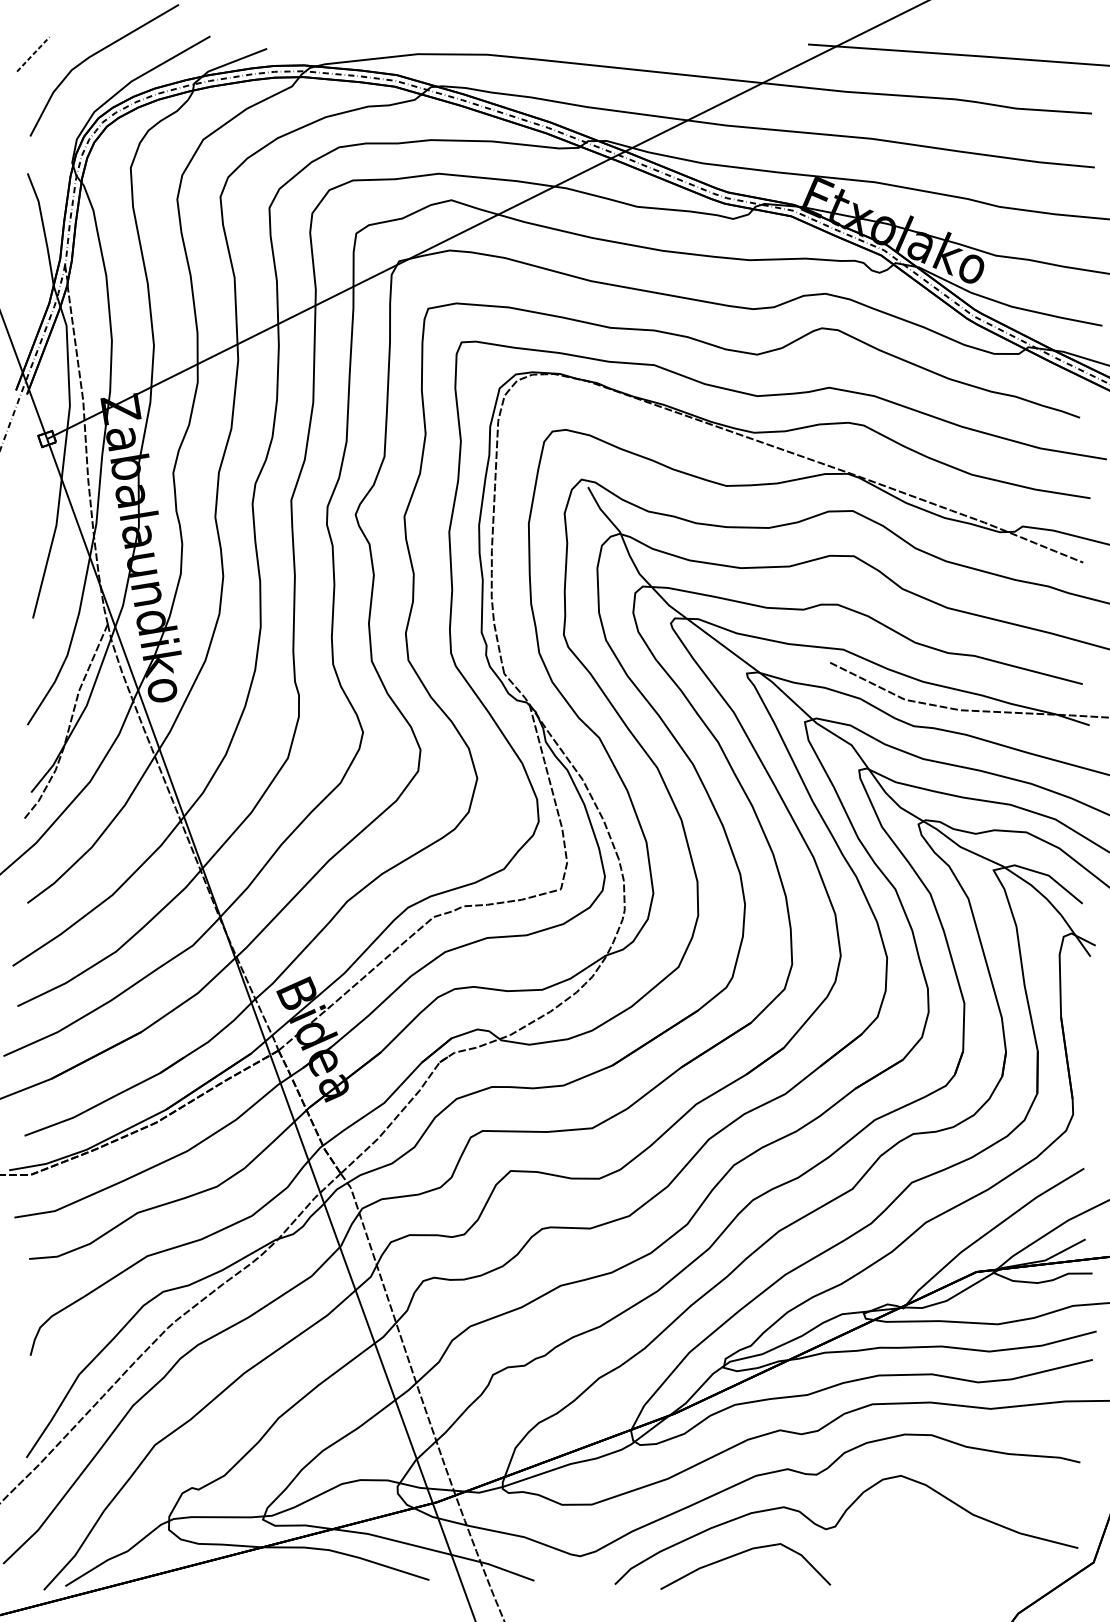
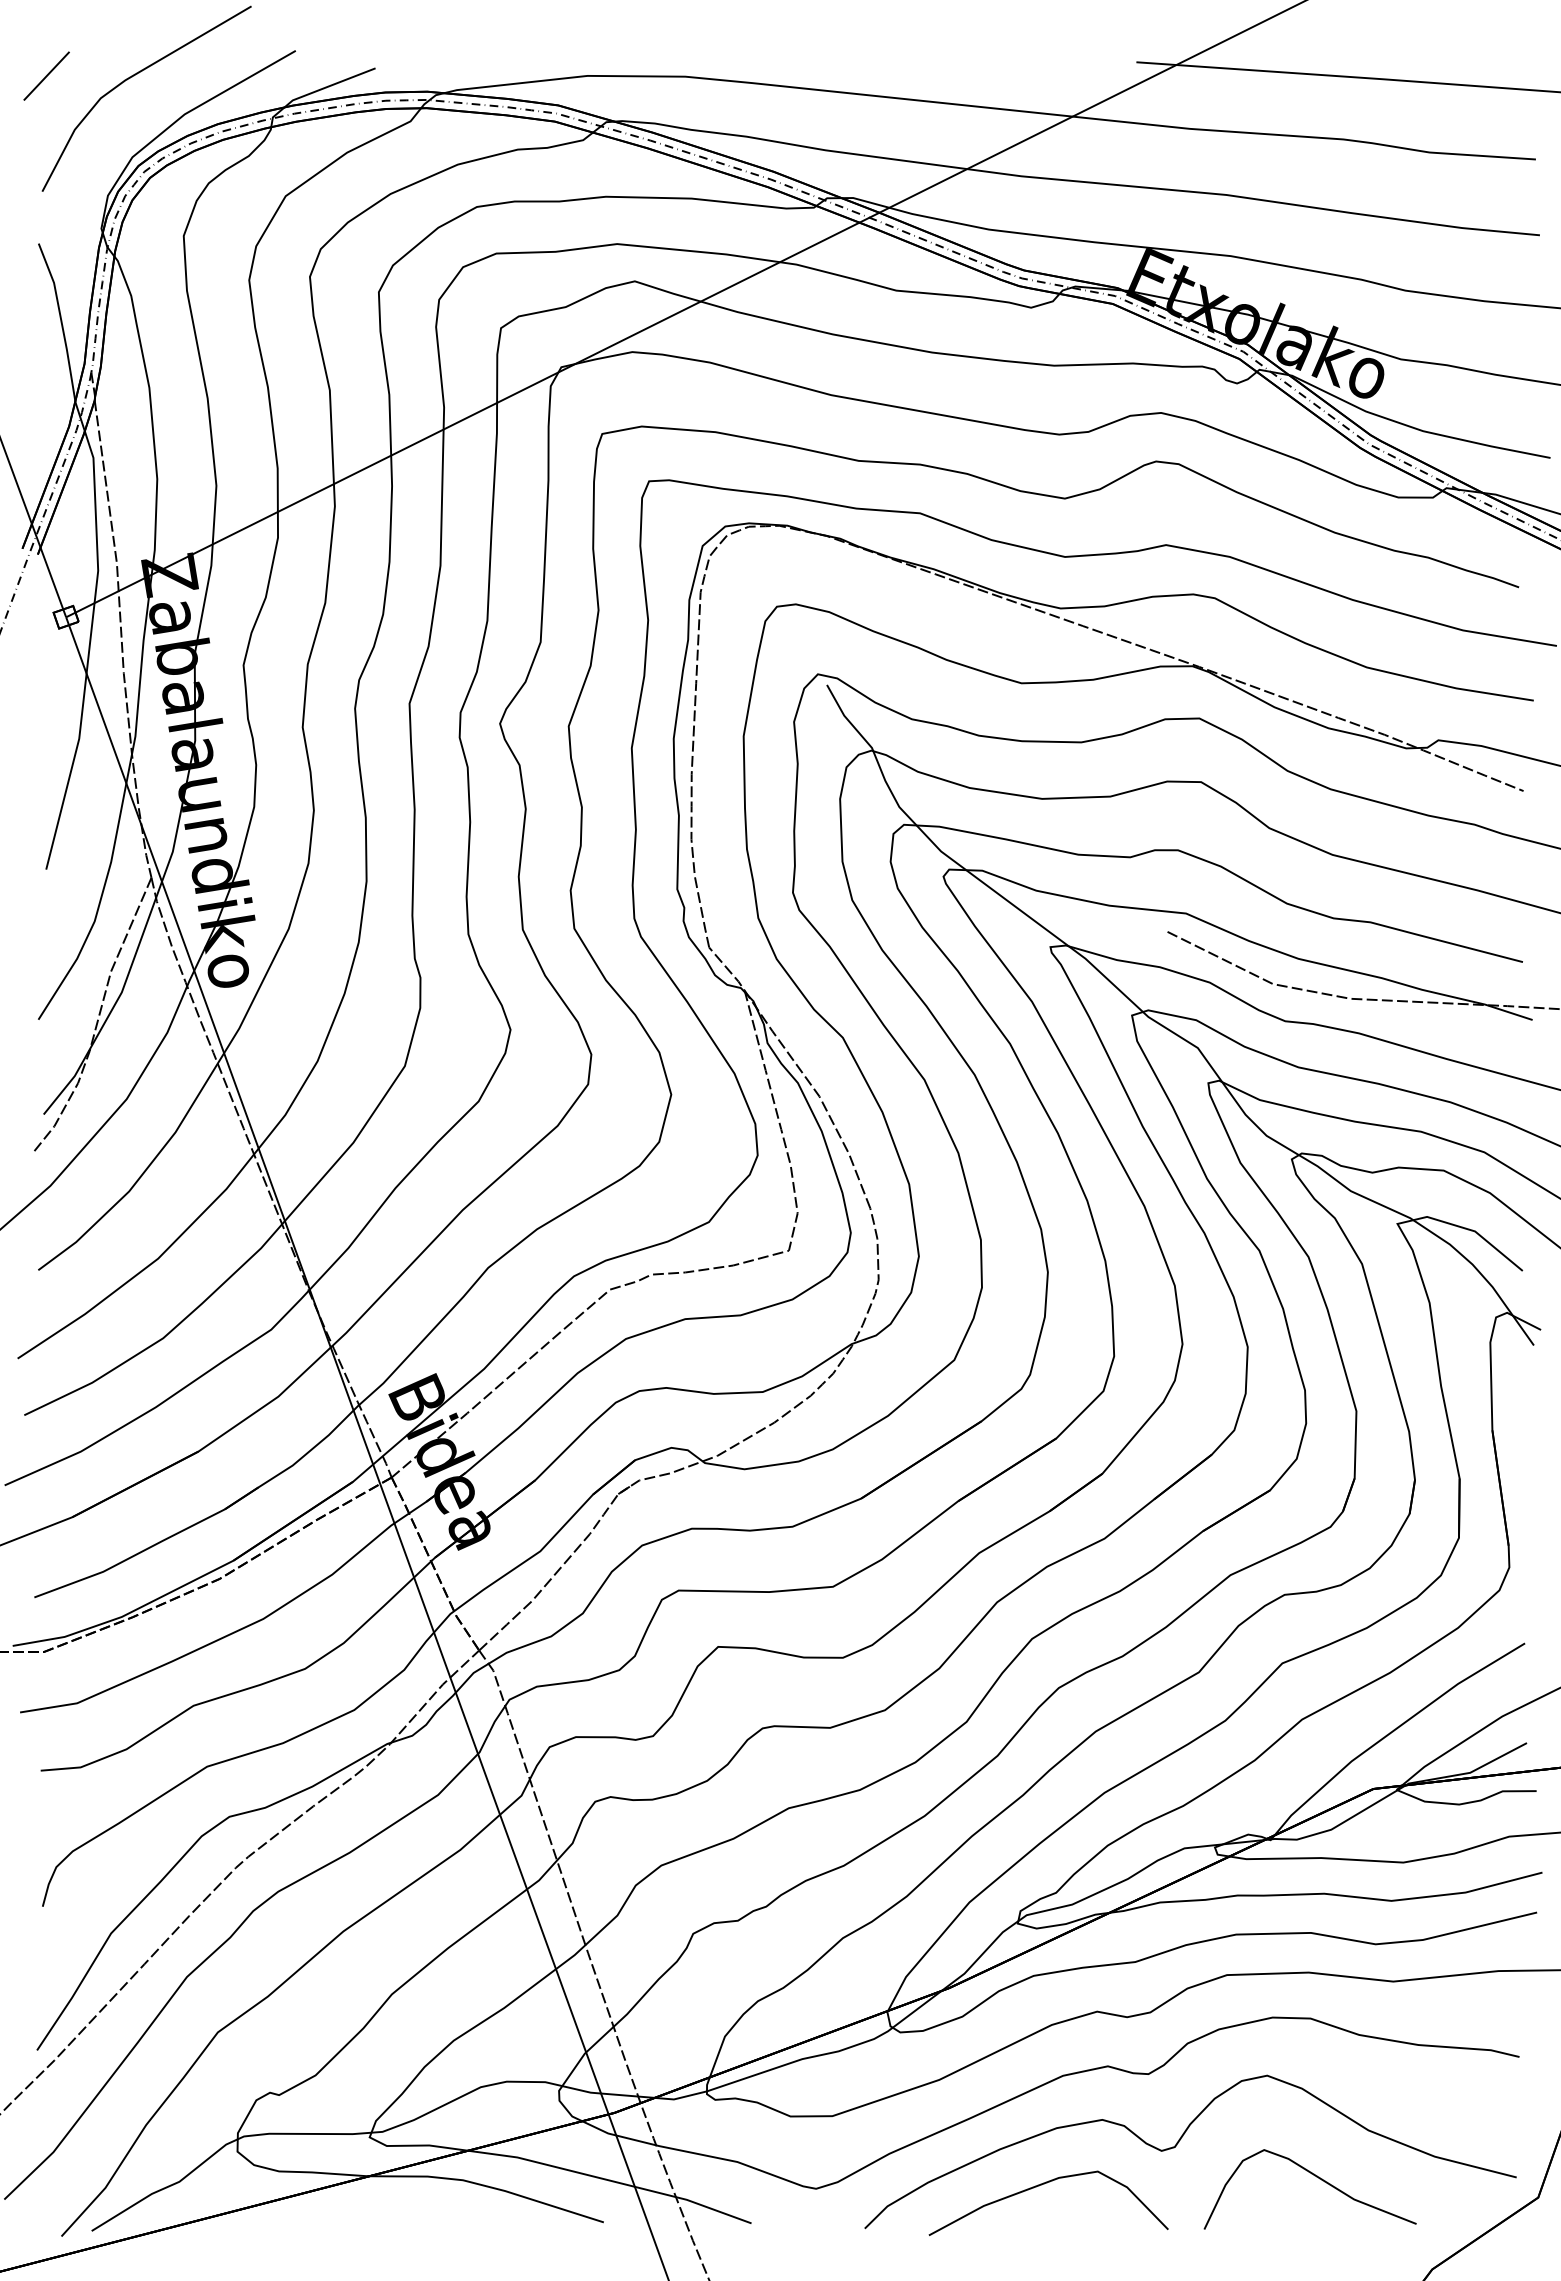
line: (33, 53) -> (47, 75), dashed -> solid
curve: (936, 1548) -> (1316, 2177), added

